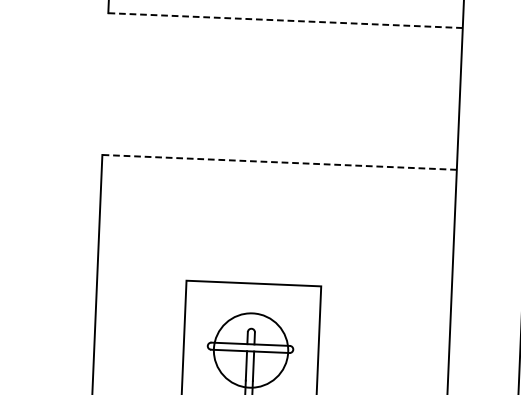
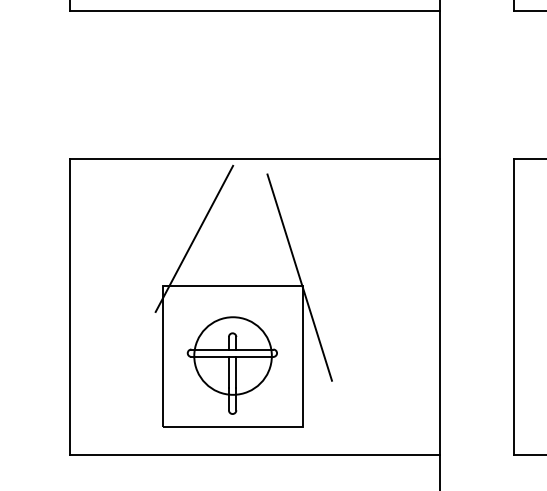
line: (285, 20) -> (254, 10), dashed -> solid
line: (279, 162) -> (254, 158), dashed -> solid
line: (218, 236) -> (194, 238), added
line: (317, 278) -> (299, 277), added

